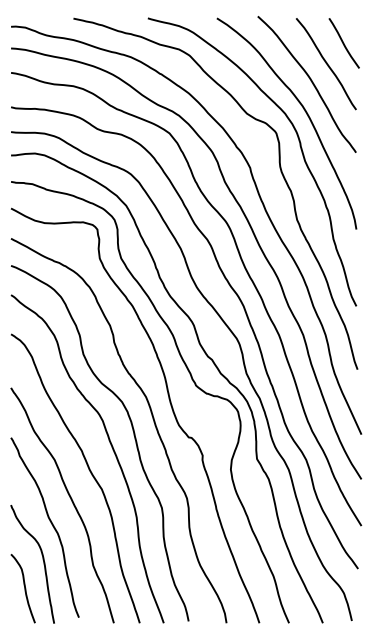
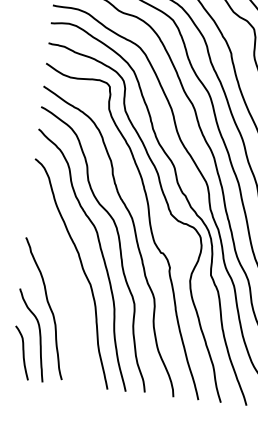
curve: (71, 501) -> (66, 291), removed

